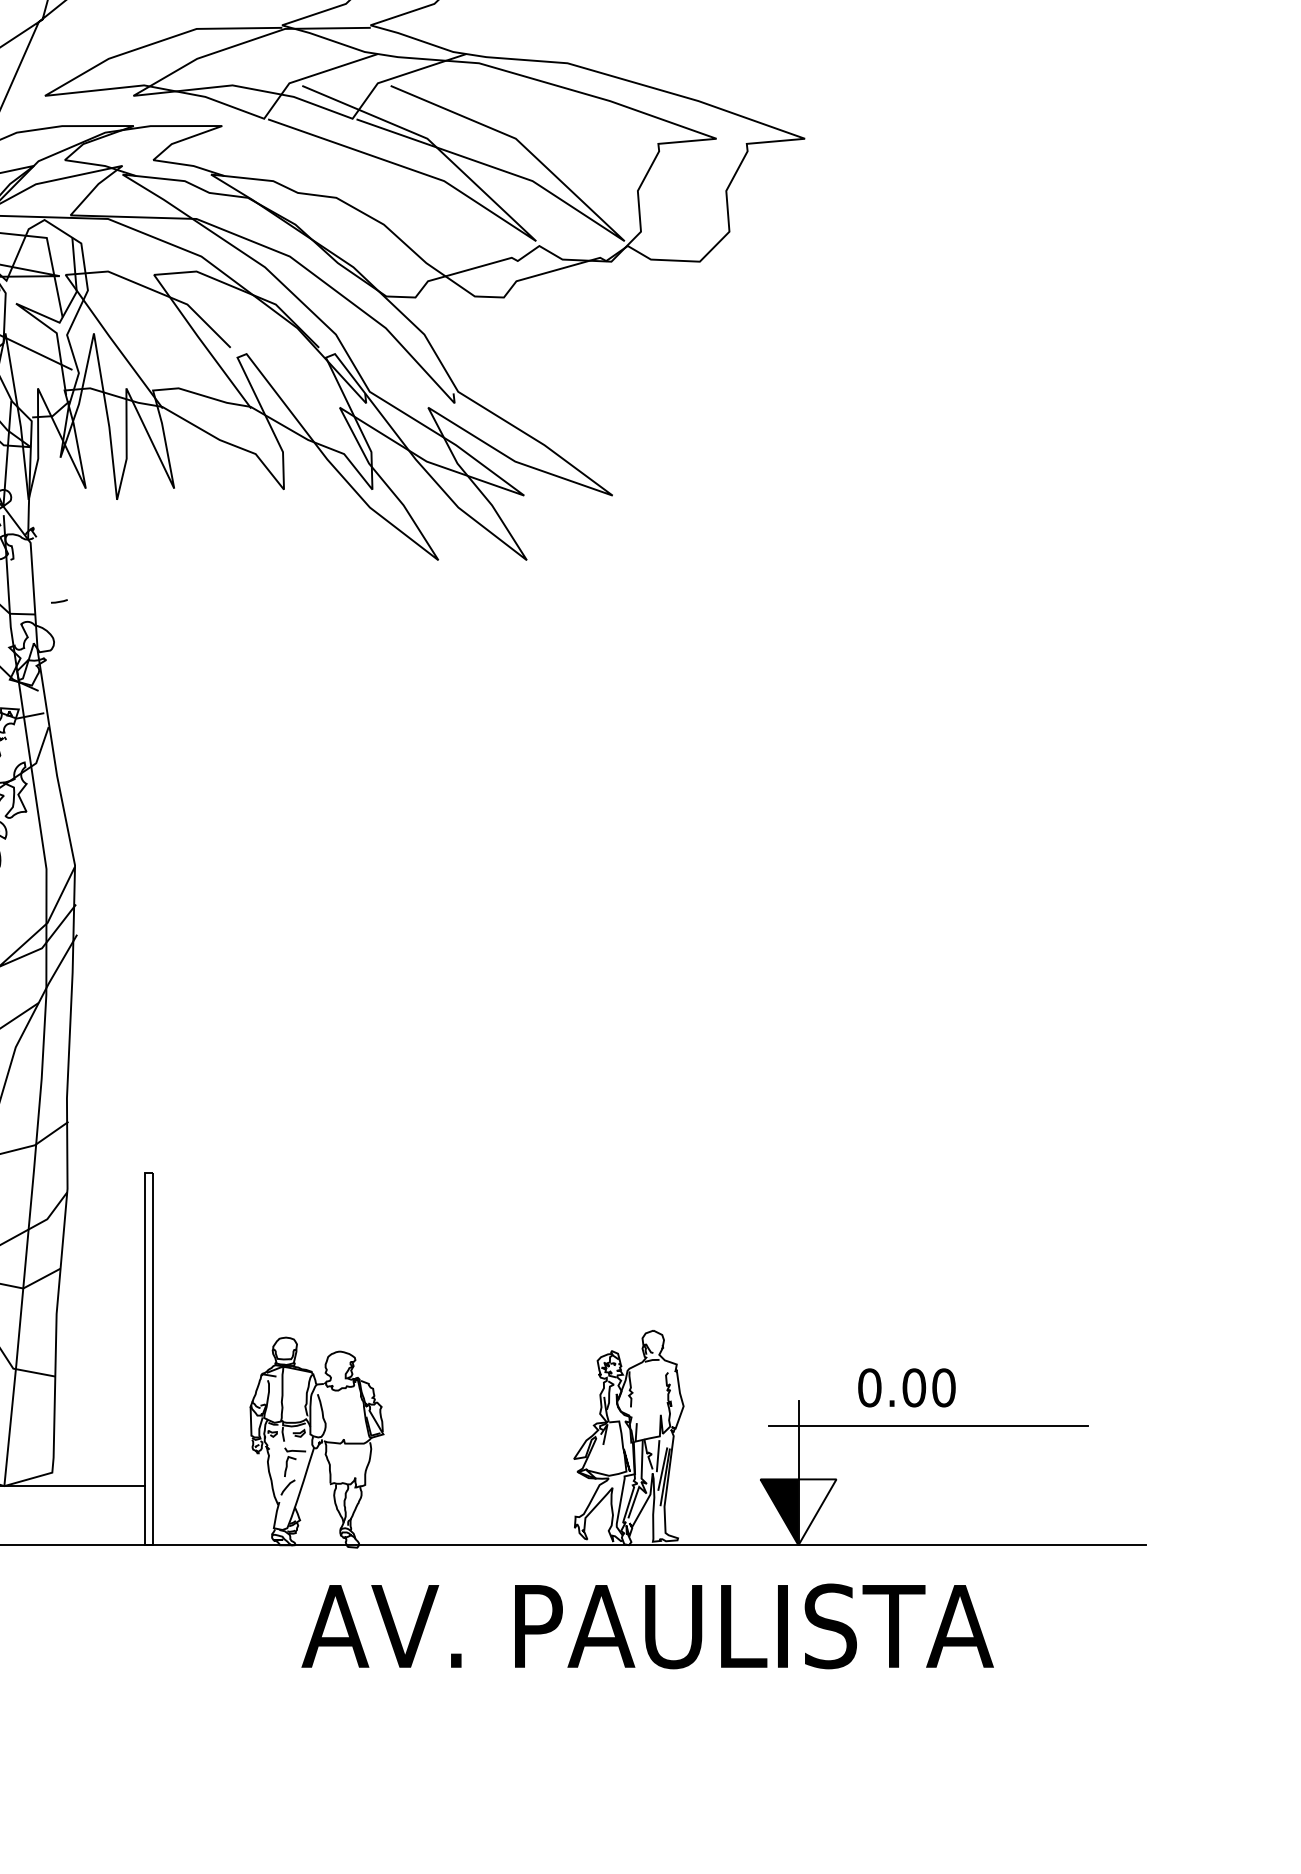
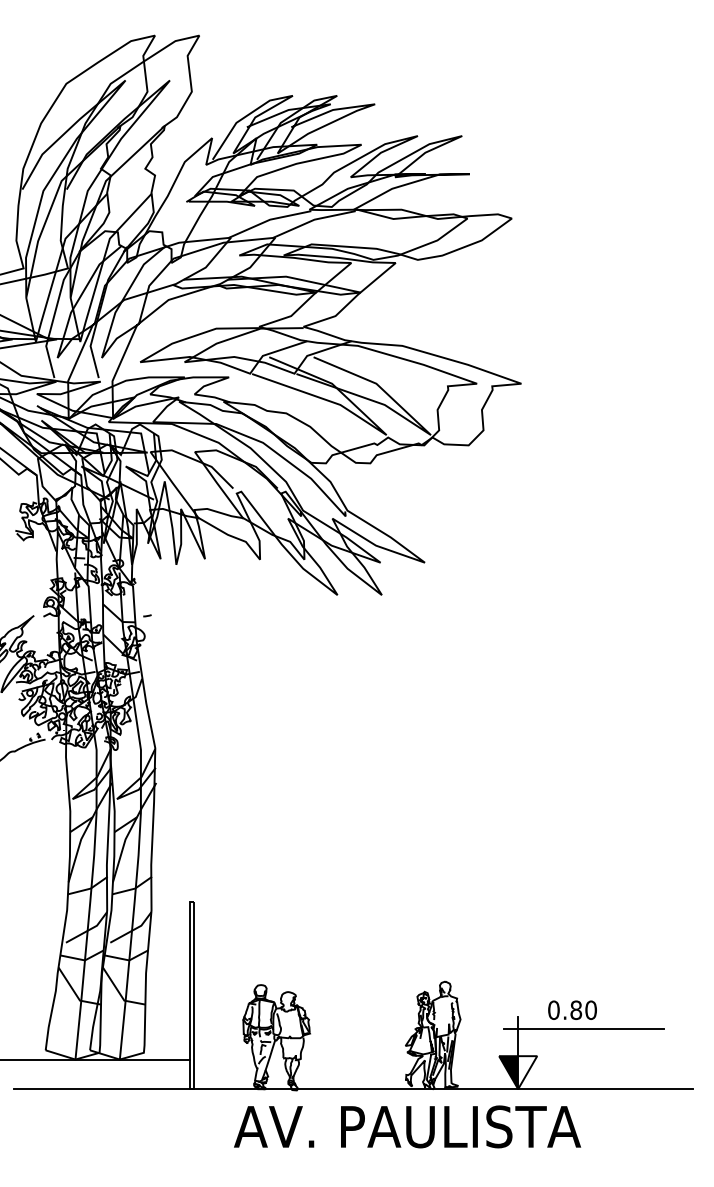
text: (914, 1386) -> (576, 1009), 0.00 -> 0.80
text: (647, 1625) -> (407, 1126), moved

